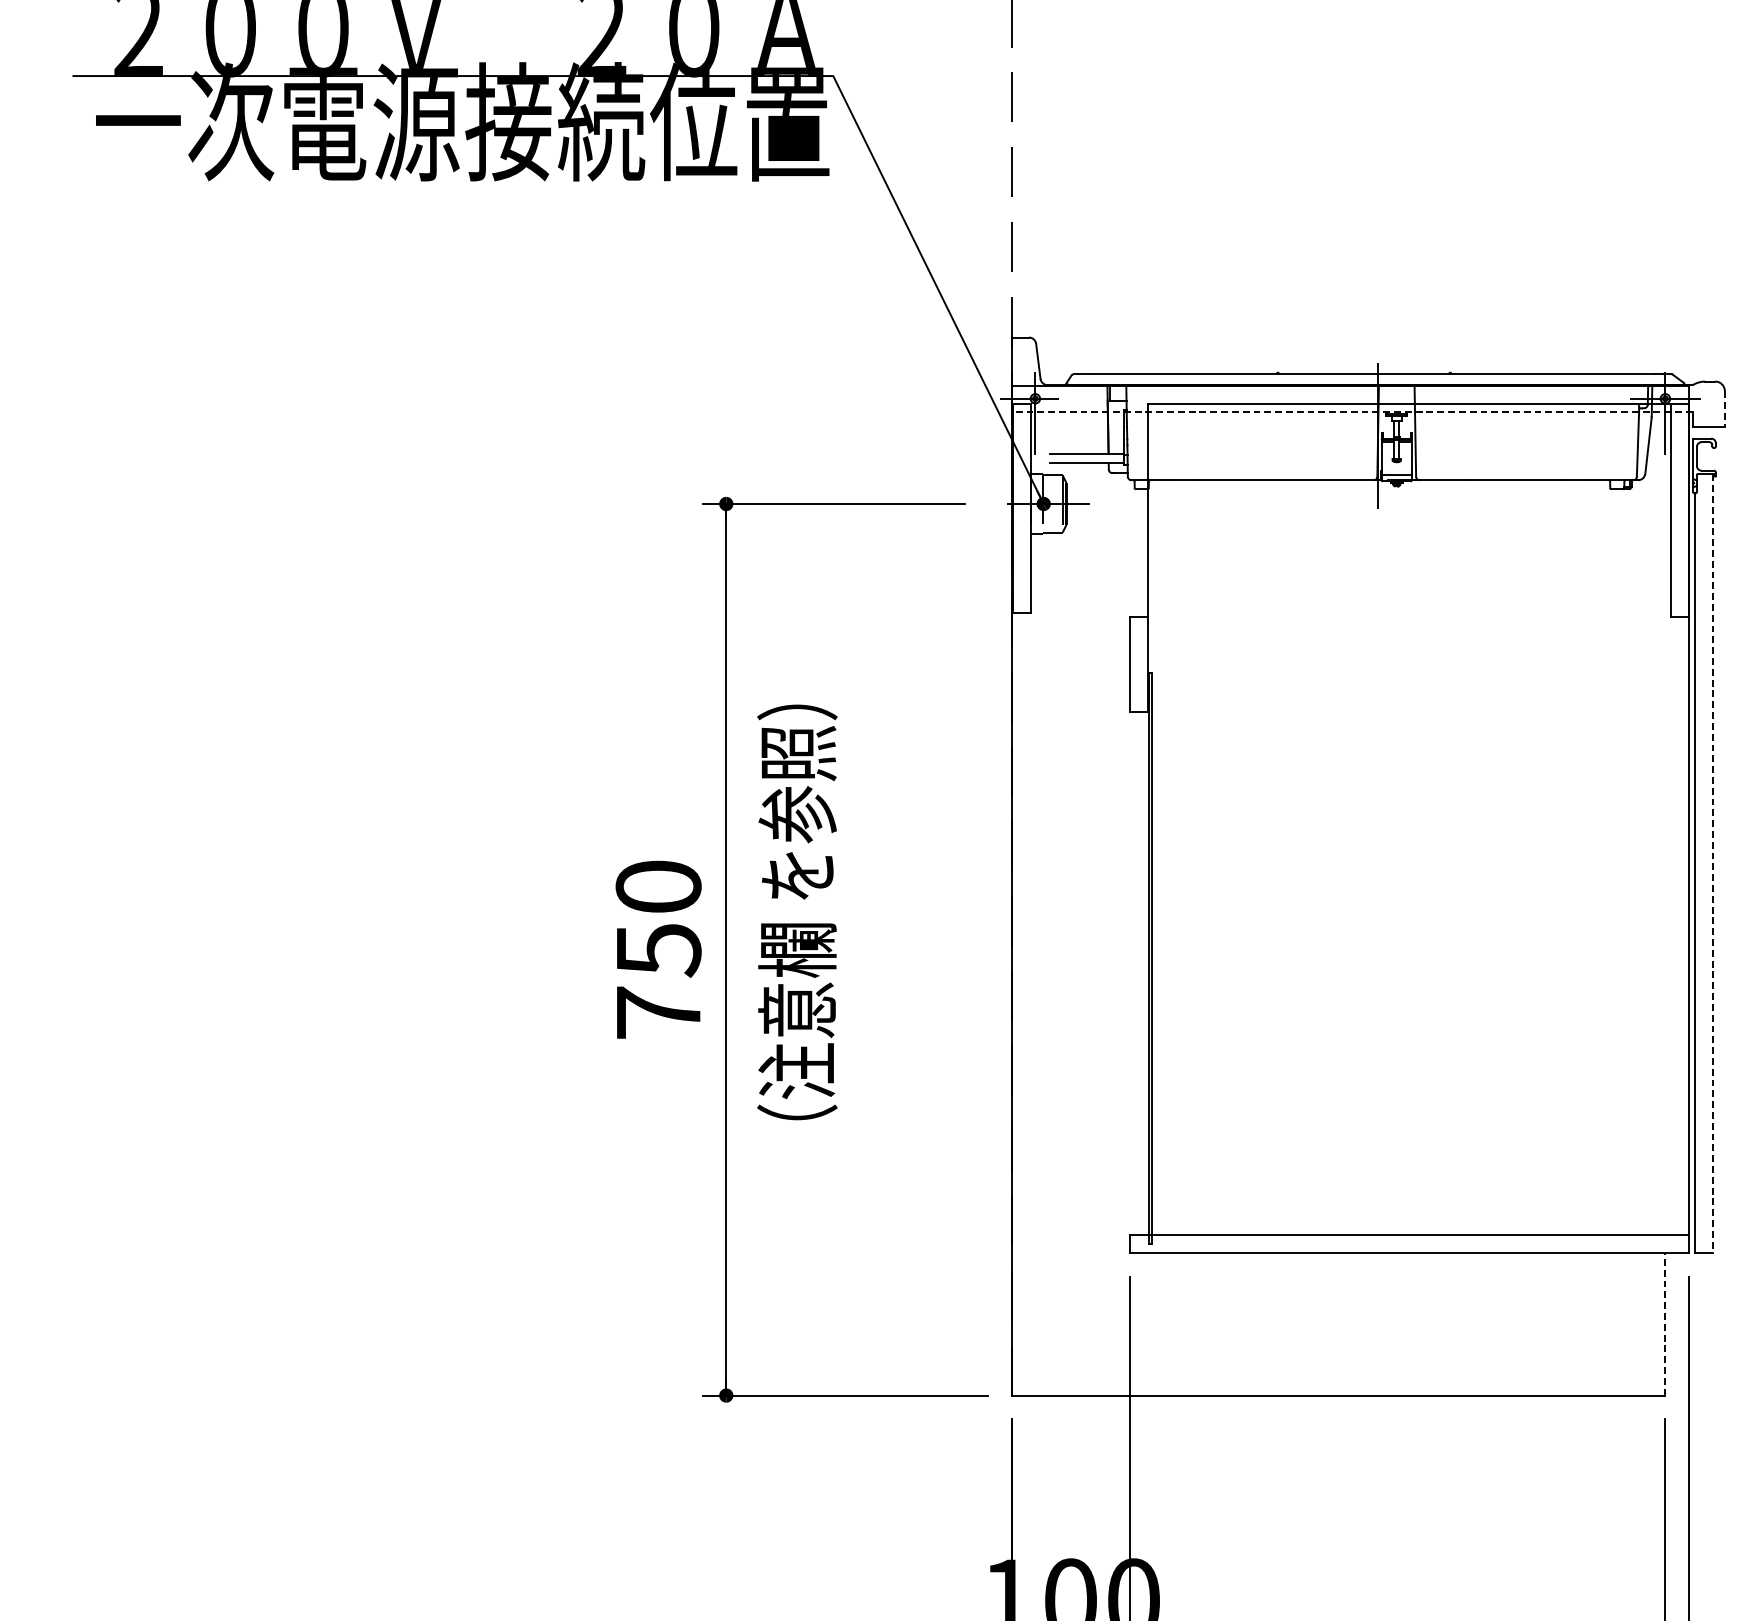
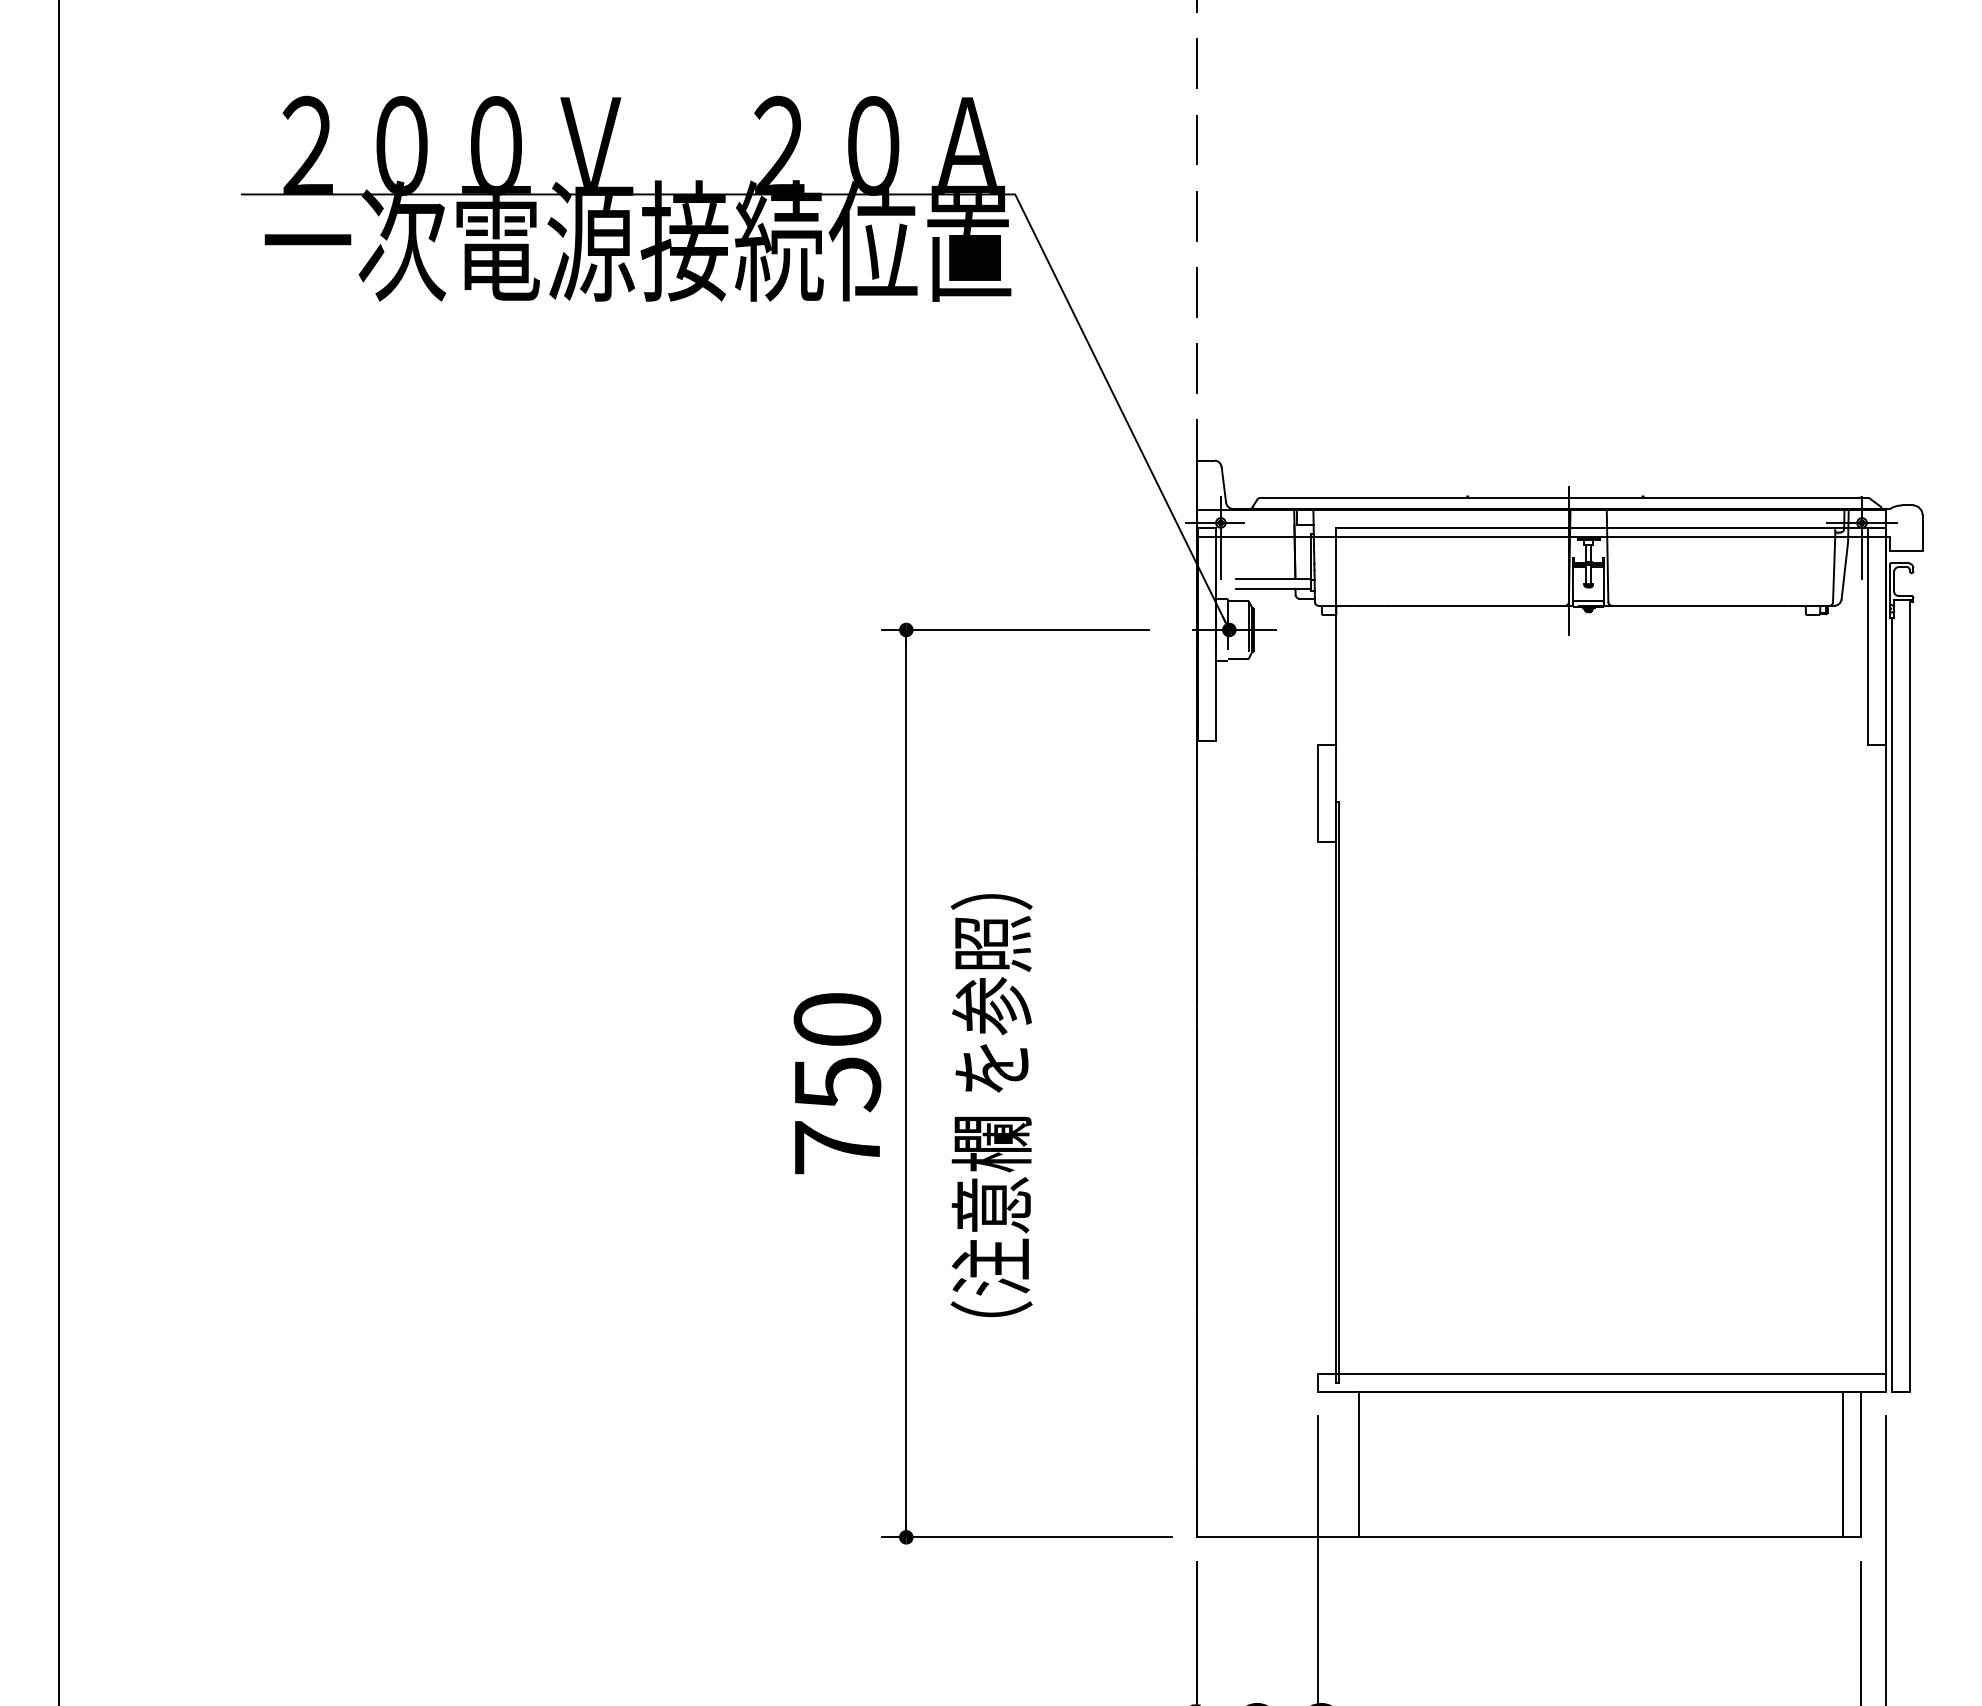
line: (1724, 409) -> (1922, 533), dashed -> solid
line: (1352, 412) -> (1543, 536), dashed -> solid
line: (1713, 864) -> (1910, 996), dashed -> solid
text: (797, 912) -> (991, 1105), moved
line: (1171, 1324) -> (1359, 1464), added
line: (1647, 1324) -> (1843, 1464), added
line: (1664, 1324) -> (1861, 1464), dashed -> solid

